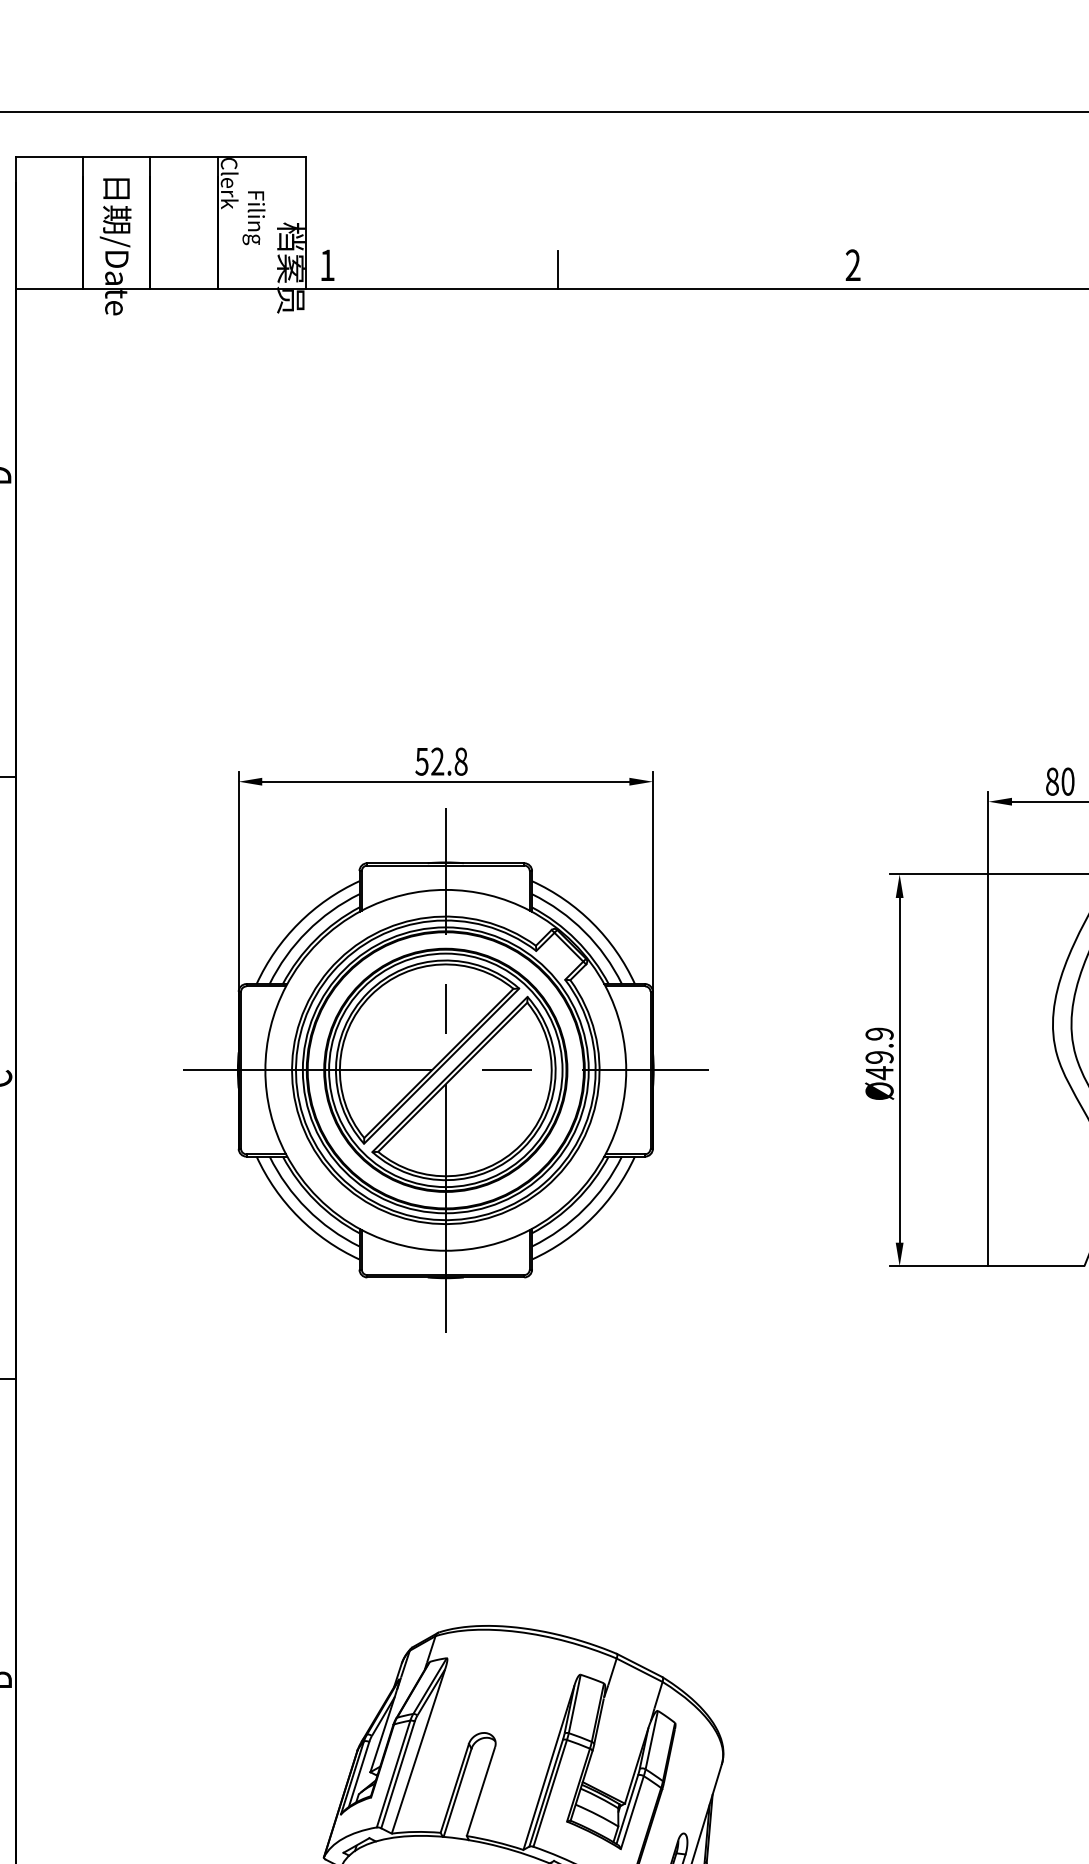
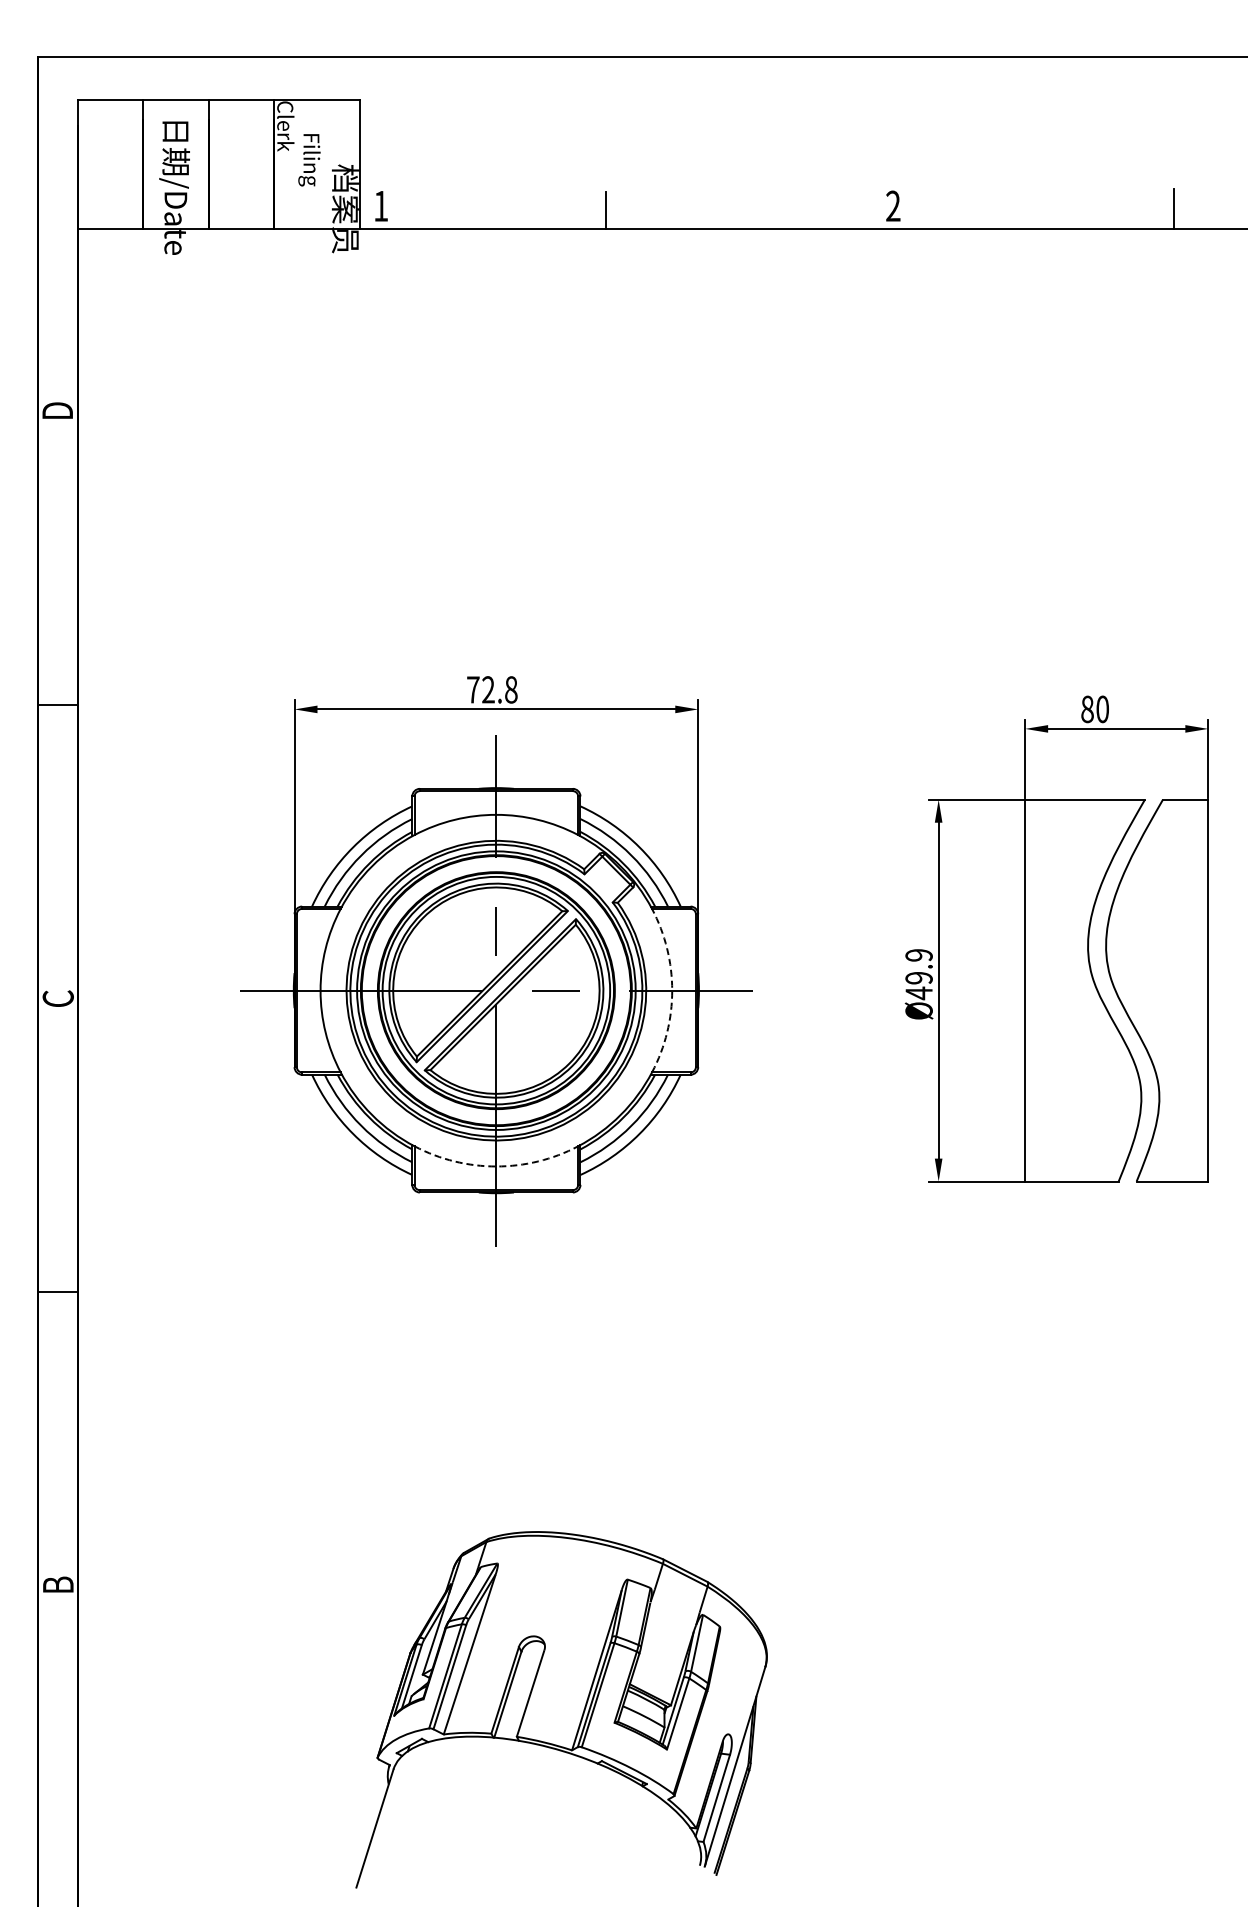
text: (421, 761) -> (472, 689), 52.8 -> 72.8
arc: (626, 1070) -> (672, 990), solid -> dashed
arc: (445, 1250) -> (496, 1166), solid -> dashed

